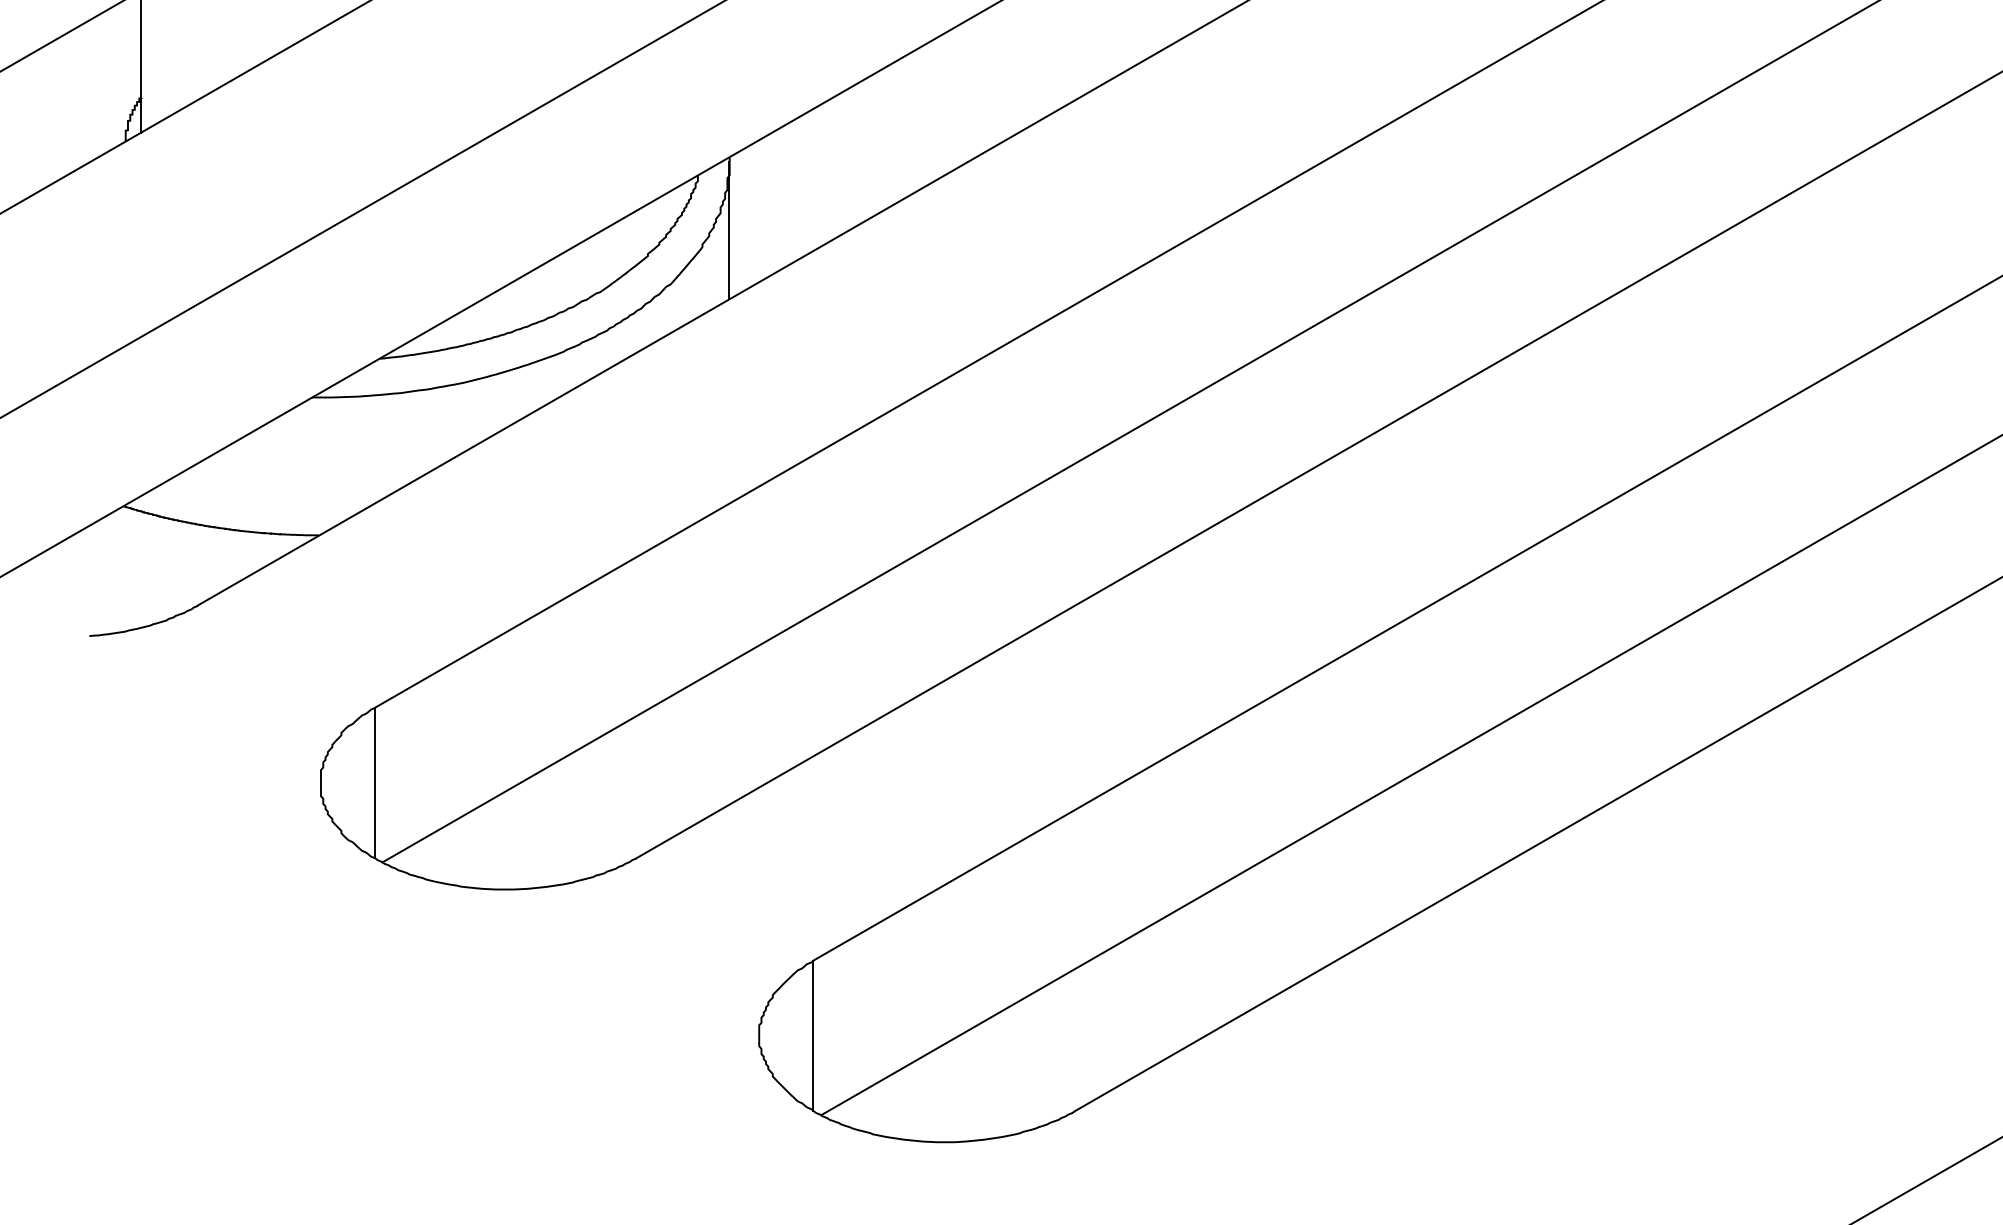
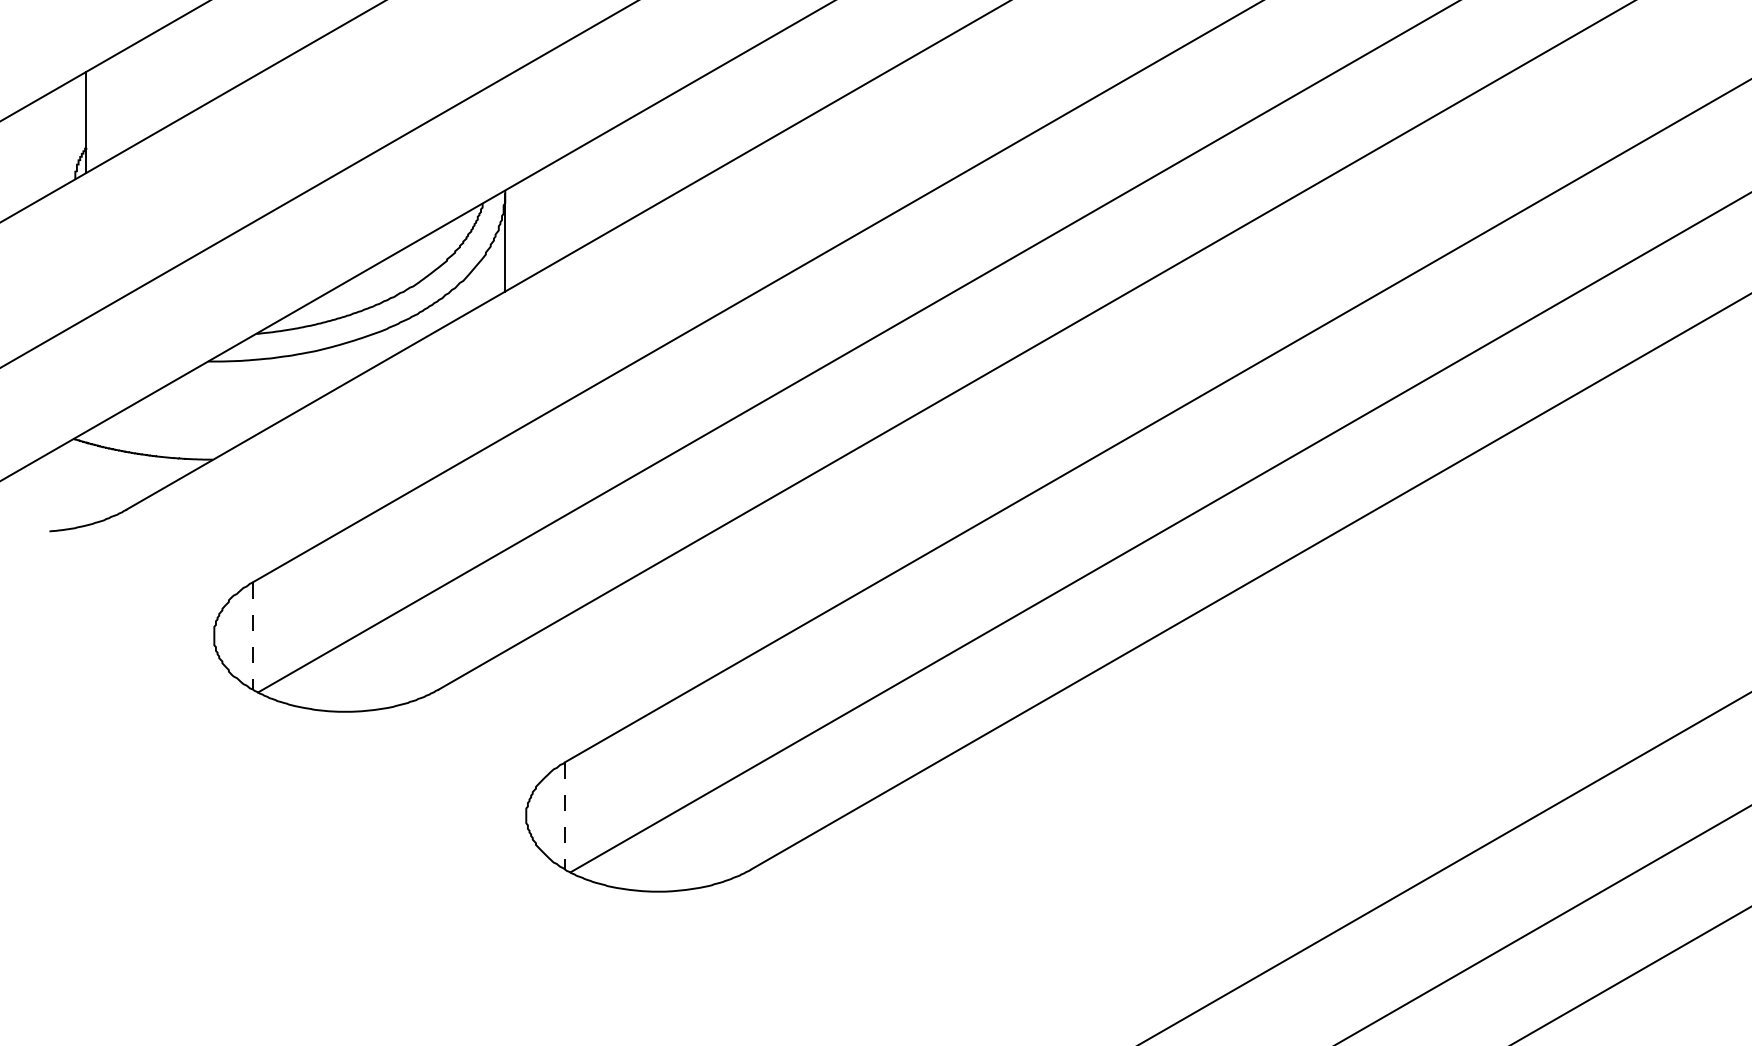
line: (374, 783) -> (252, 636), solid -> dashed
line: (812, 1035) -> (564, 815), solid -> dashed

